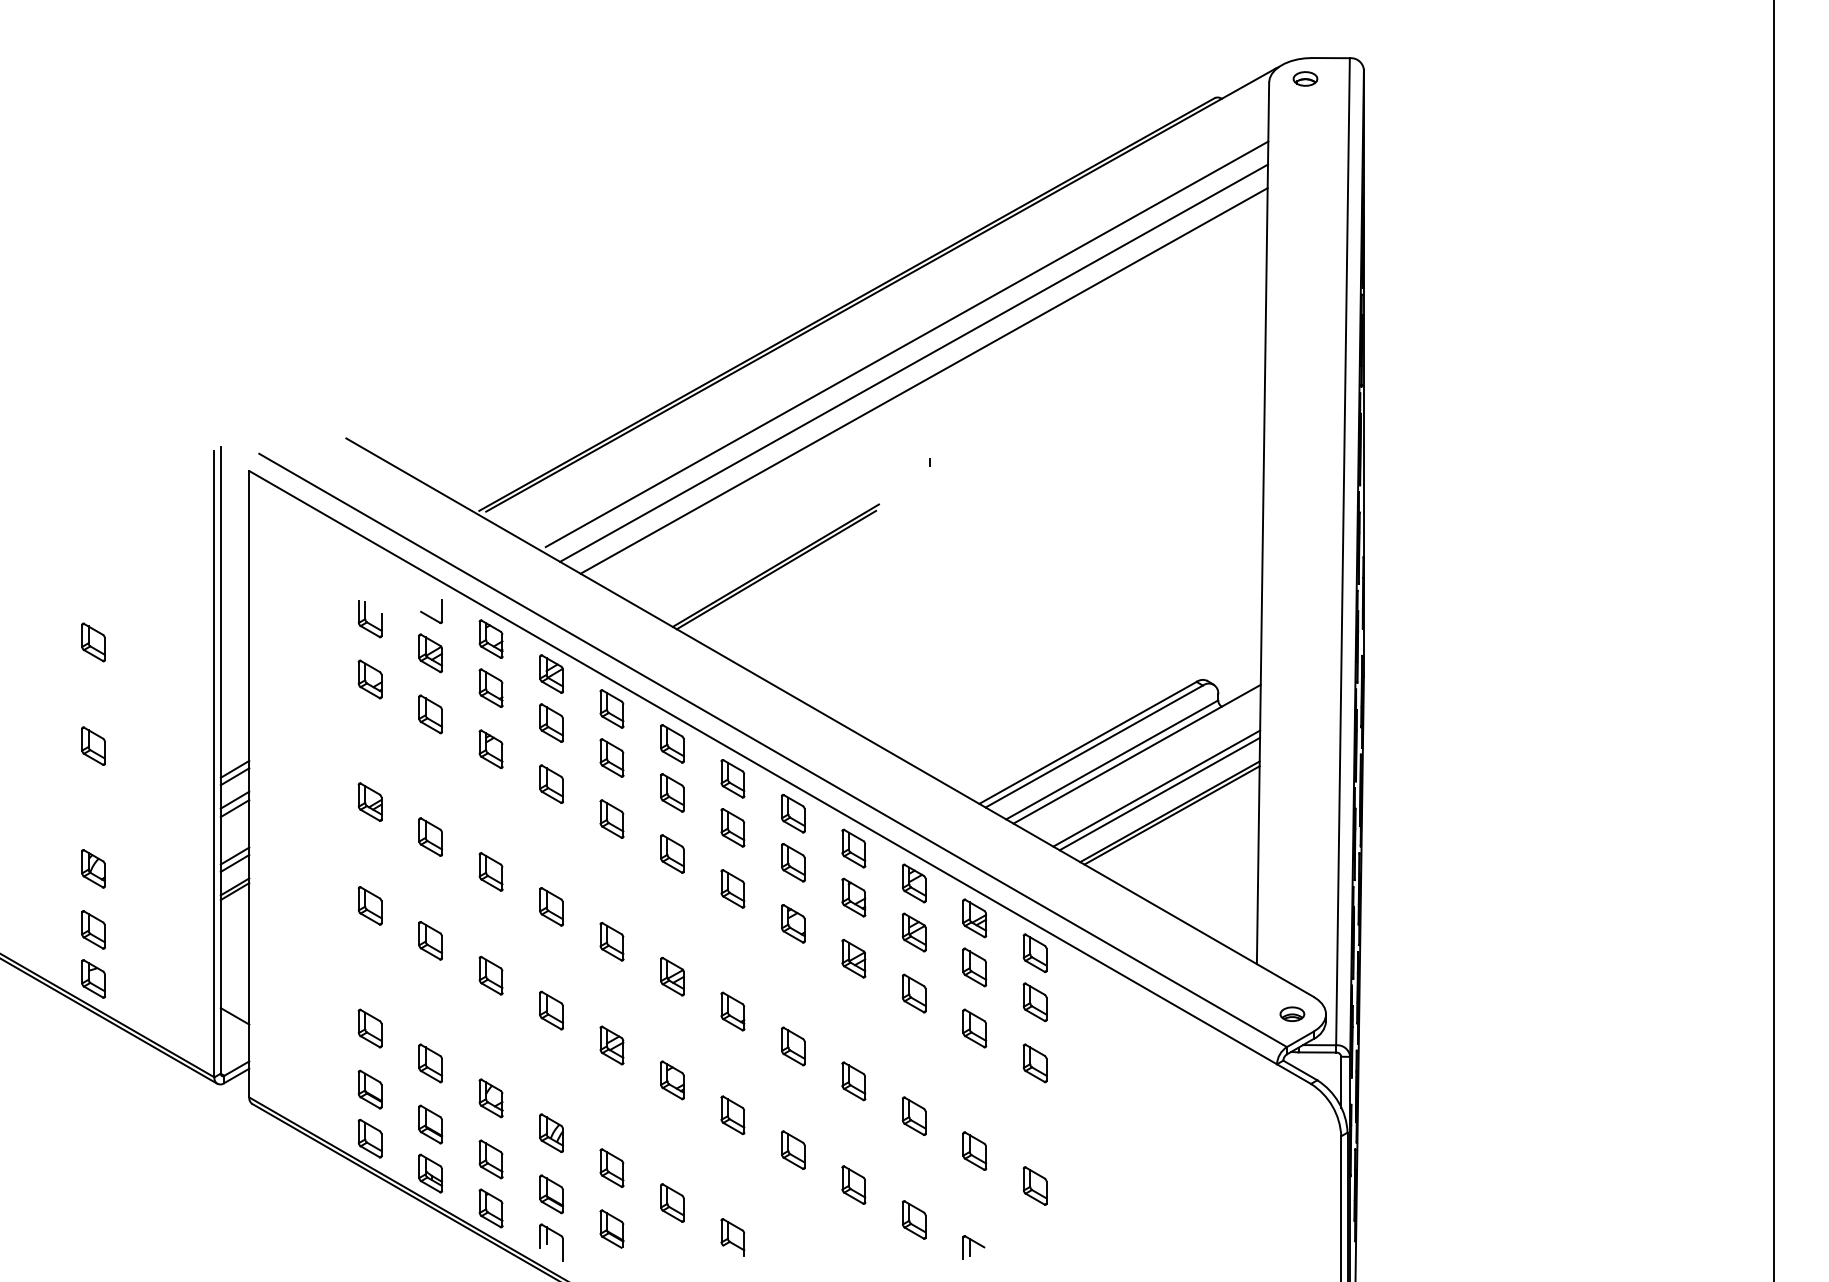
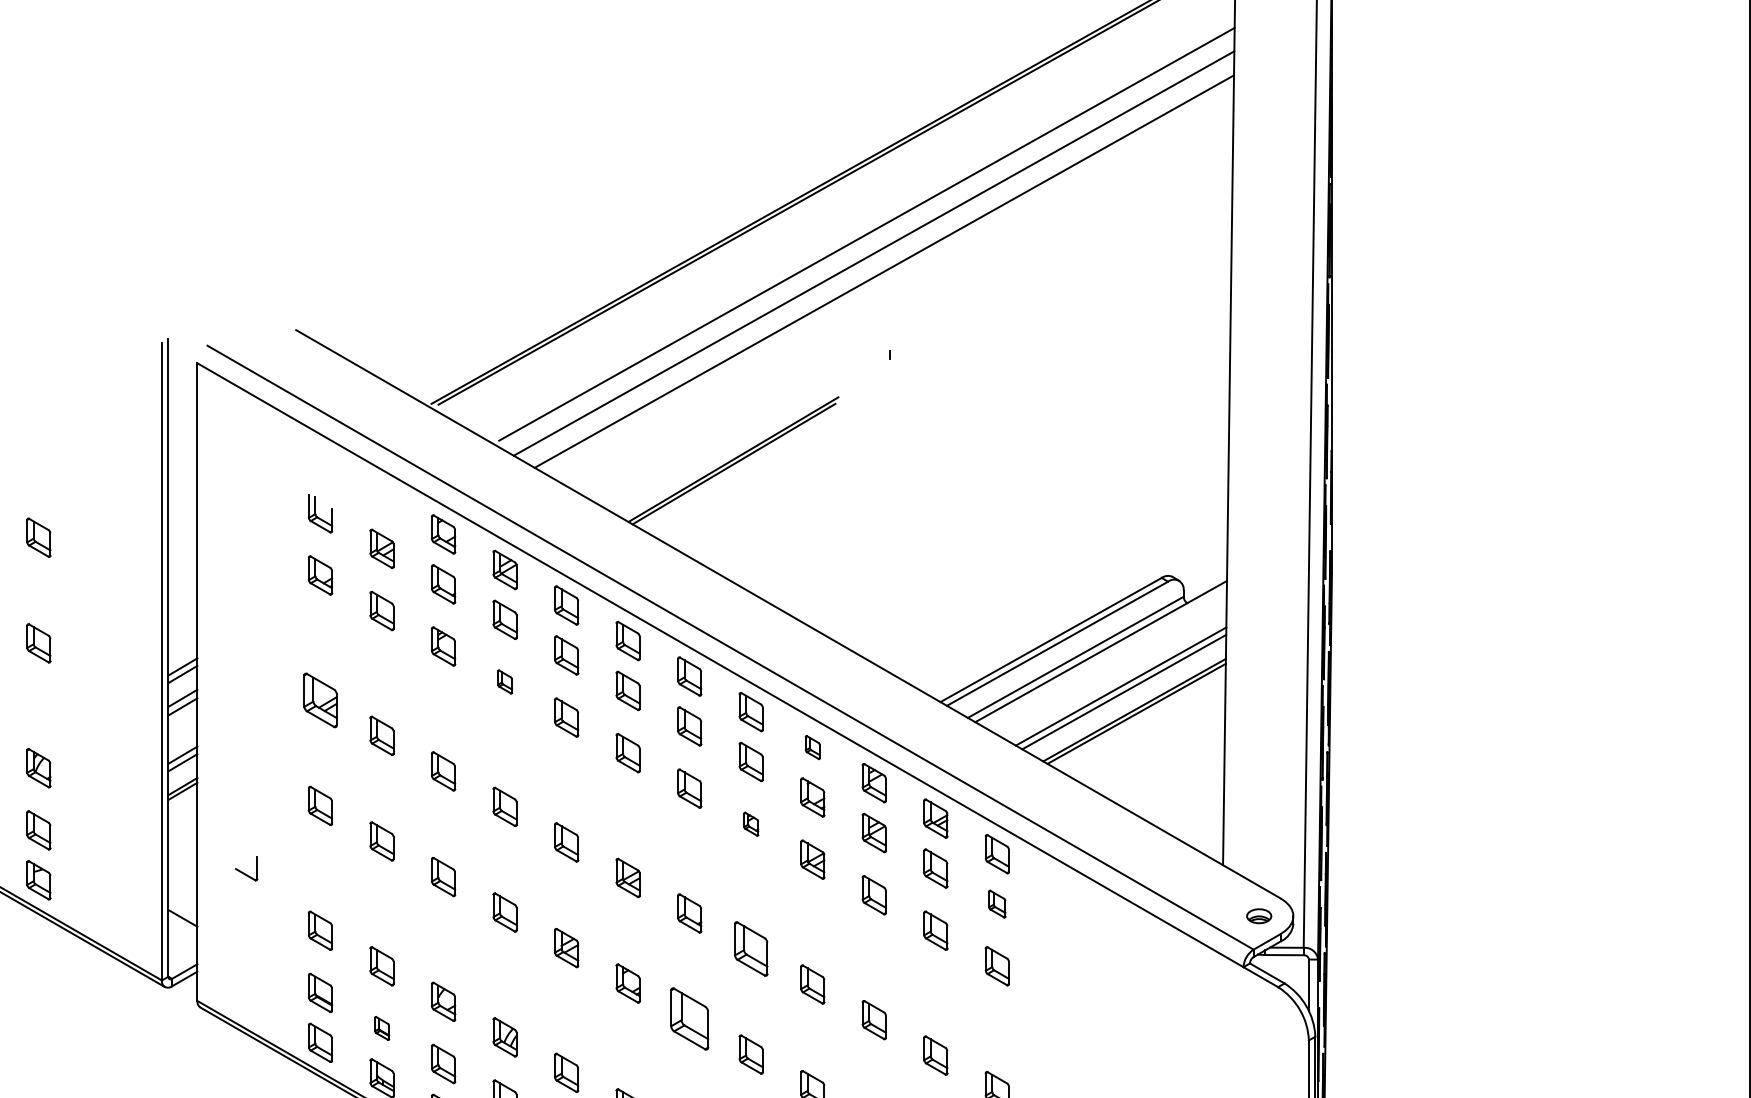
part: (431, 611) -> (246, 868), moved
part: (551, 783) -> (505, 681), size x0.6
part: (369, 801) -> (319, 699), size x1.4
part: (853, 848) -> (812, 747), size x0.6
part: (793, 923) -> (751, 823), size x0.6
part: (1034, 1002) -> (996, 904), size x0.7
part: (793, 1046) -> (751, 949), size x1.4
part: (732, 1115) -> (689, 1019), size x1.6
part: (430, 1124) -> (381, 1028), size x0.6

